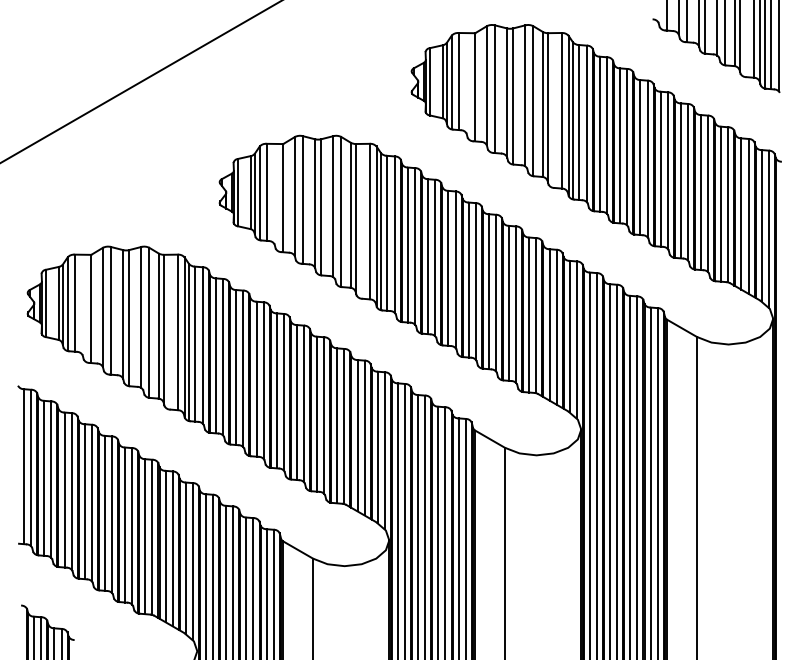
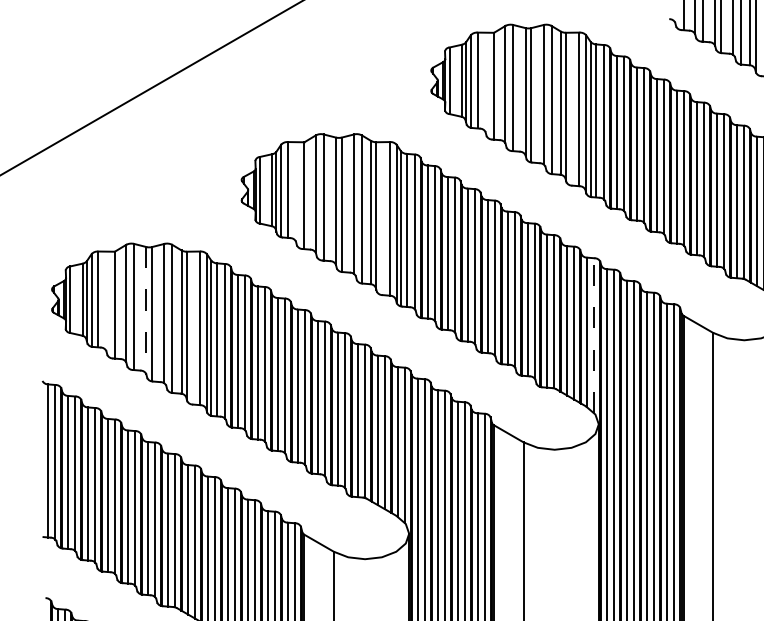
line: (123, 314) -> (146, 310), solid -> dashed
line: (576, 339) -> (594, 335), solid -> dashed

